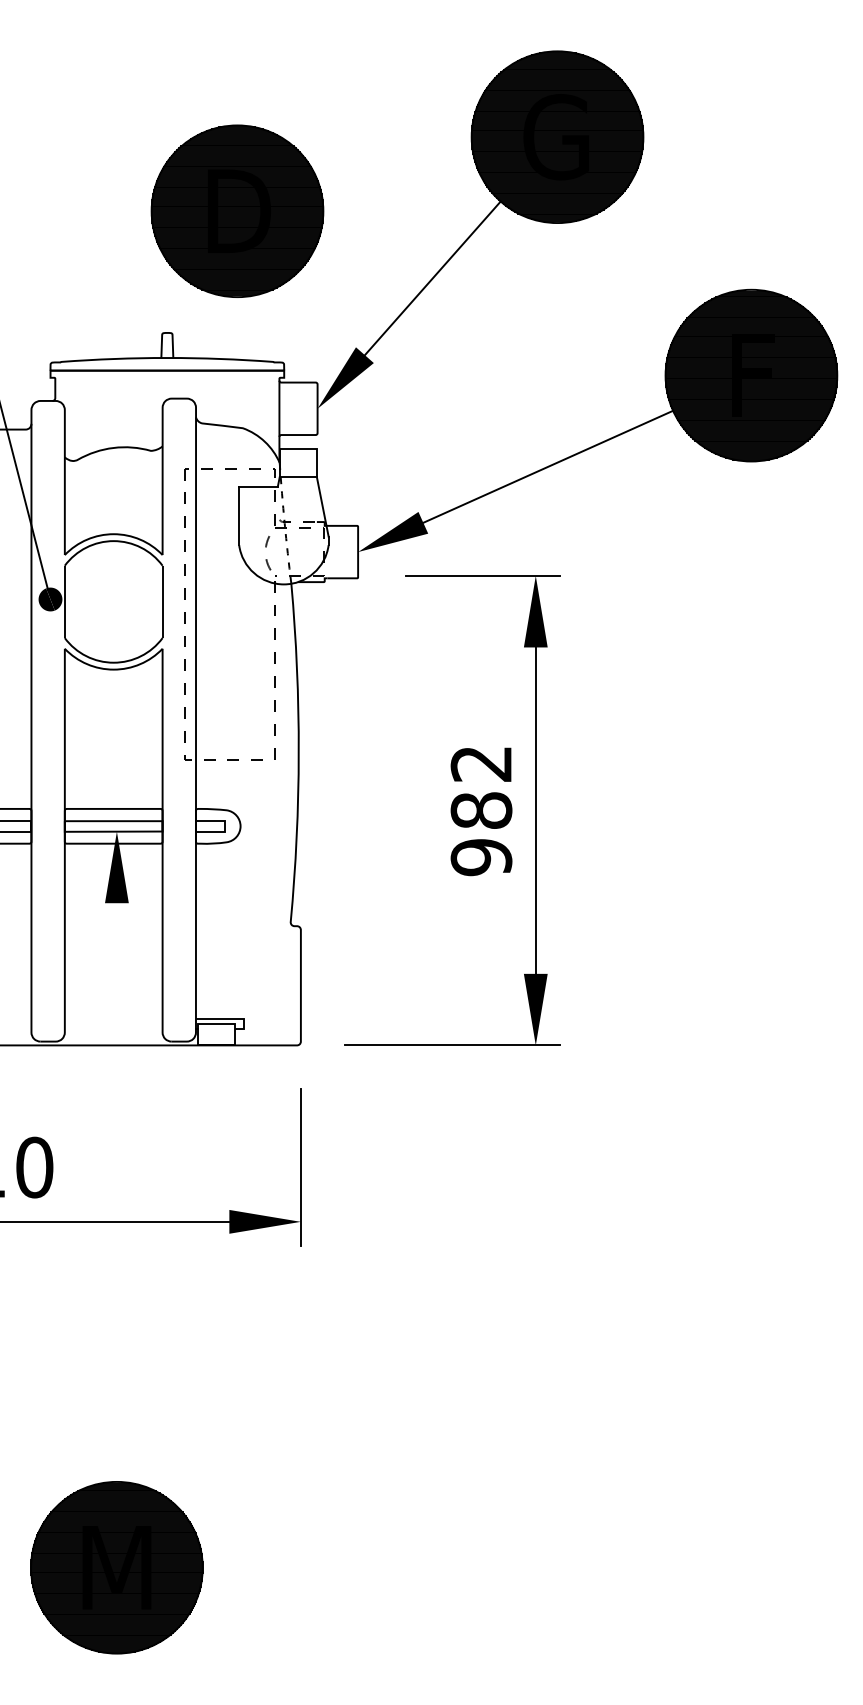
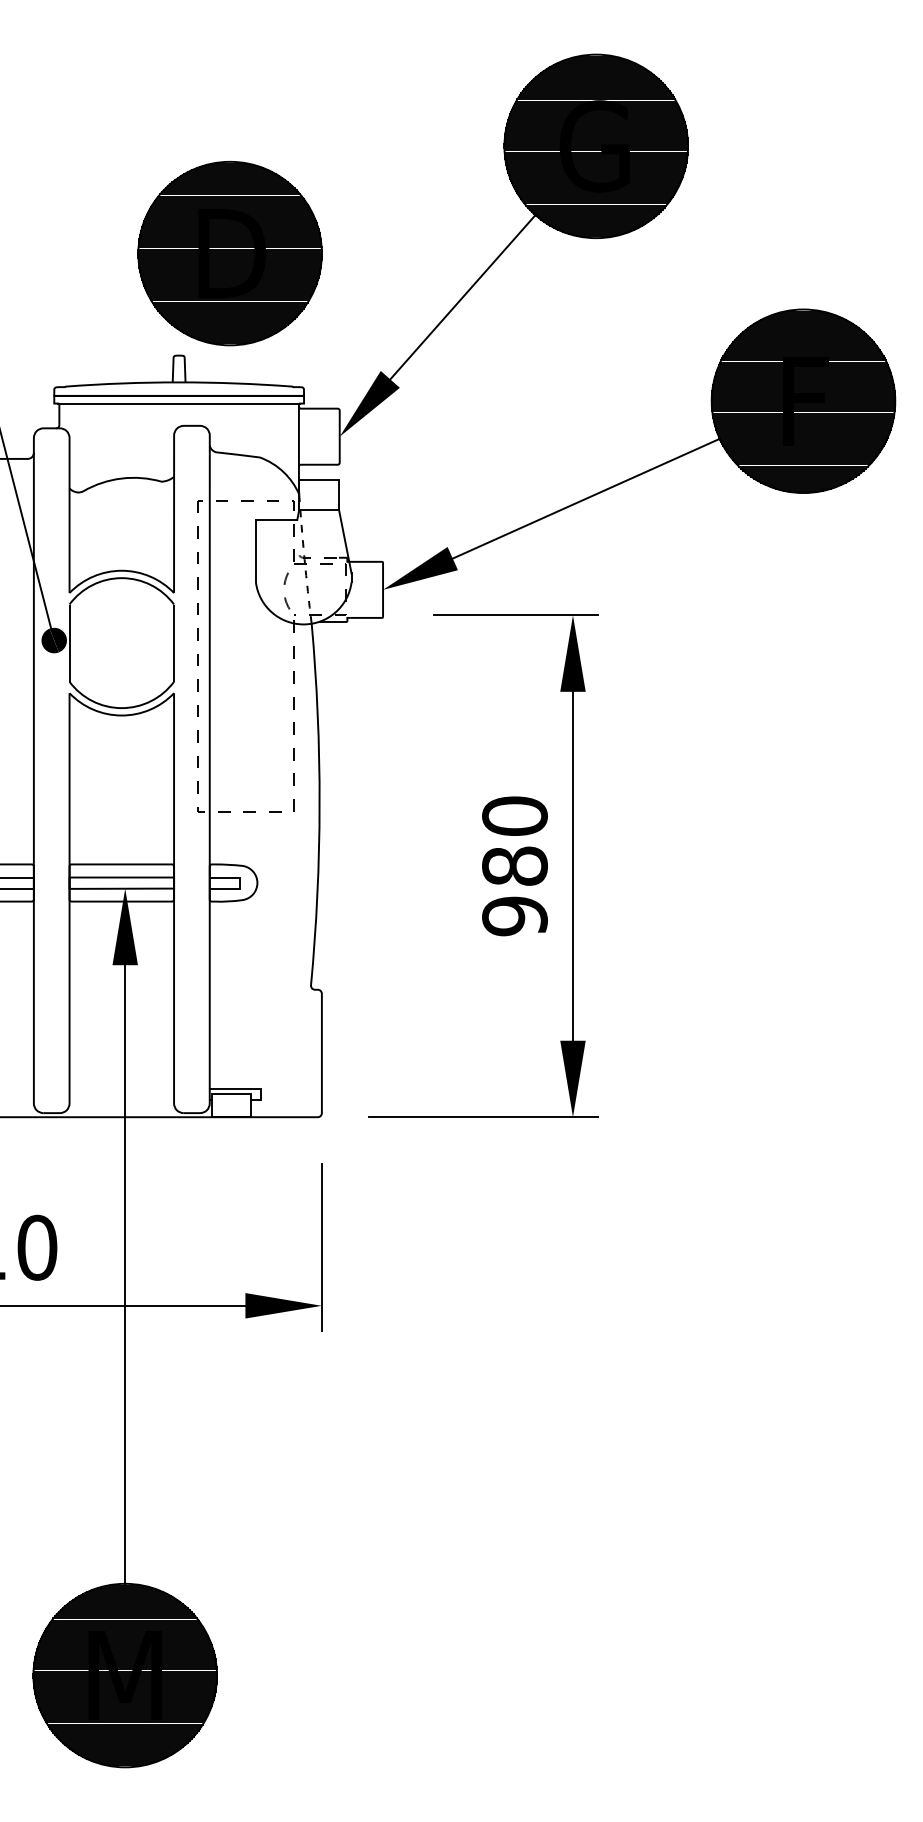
part: (236, 211) -> (229, 253), moved
line: (166, 377) -> (178, 403), added
text: (481, 763) -> (514, 815), 982 -> 980
line: (117, 1160) -> (125, 1240), added

